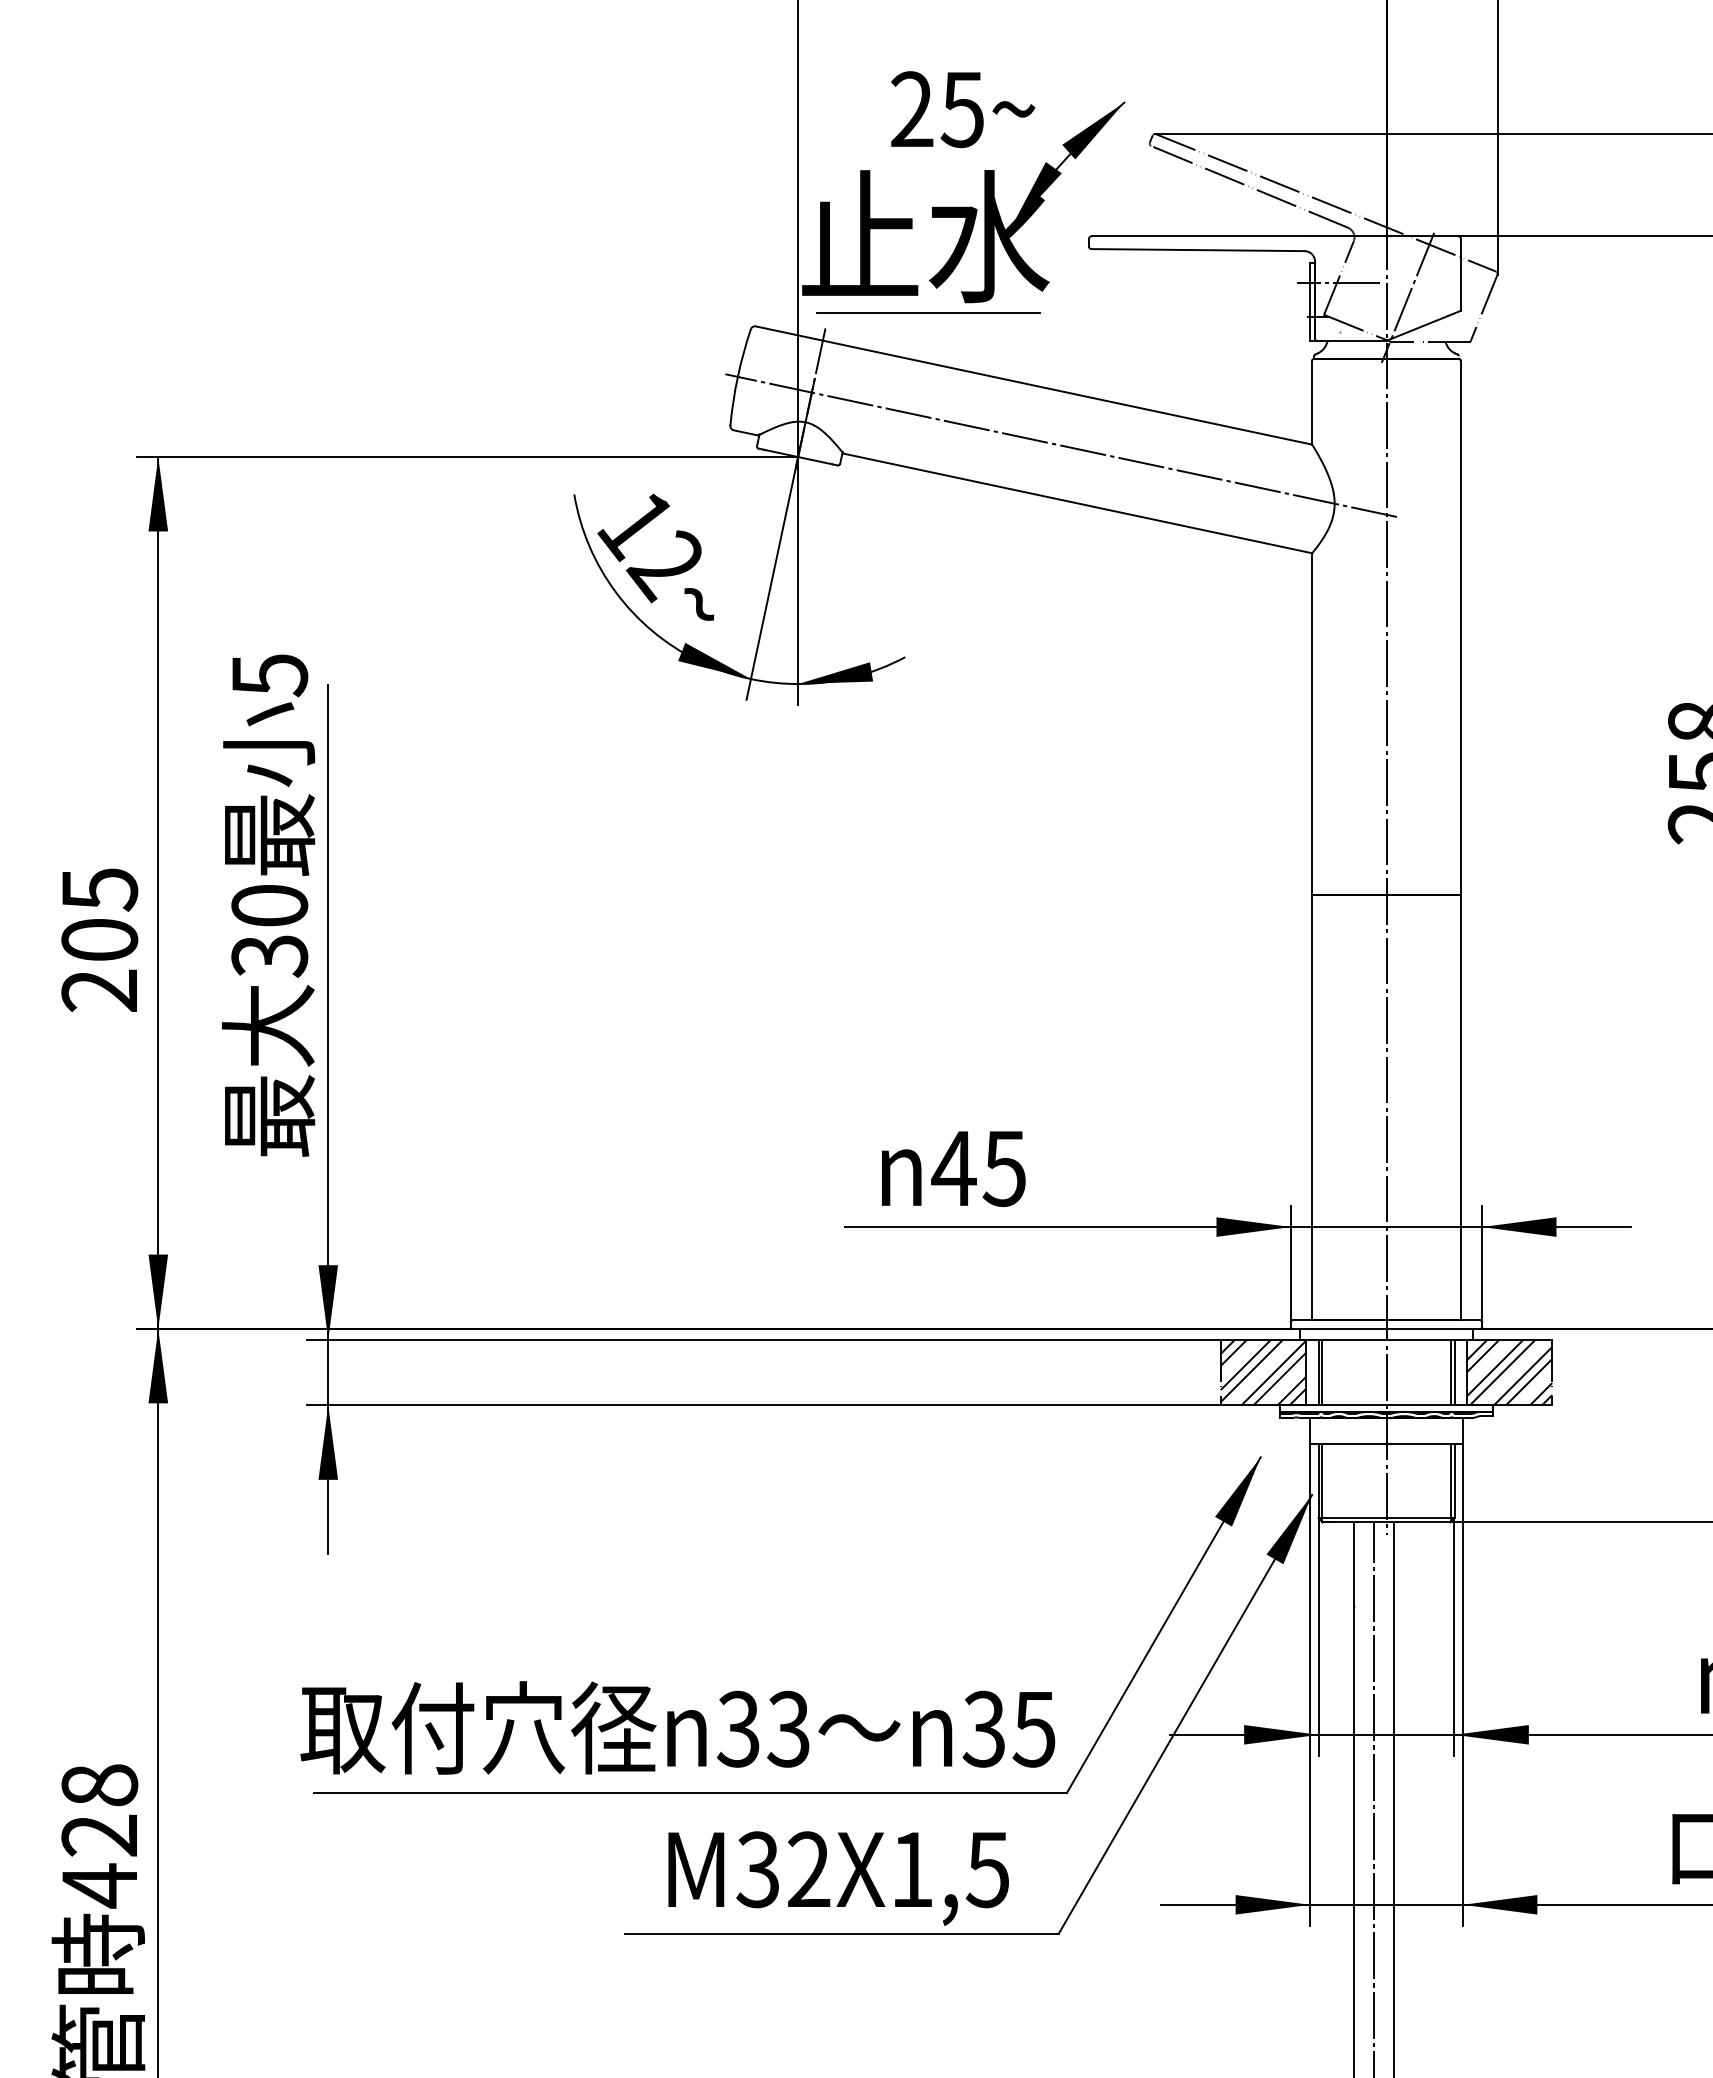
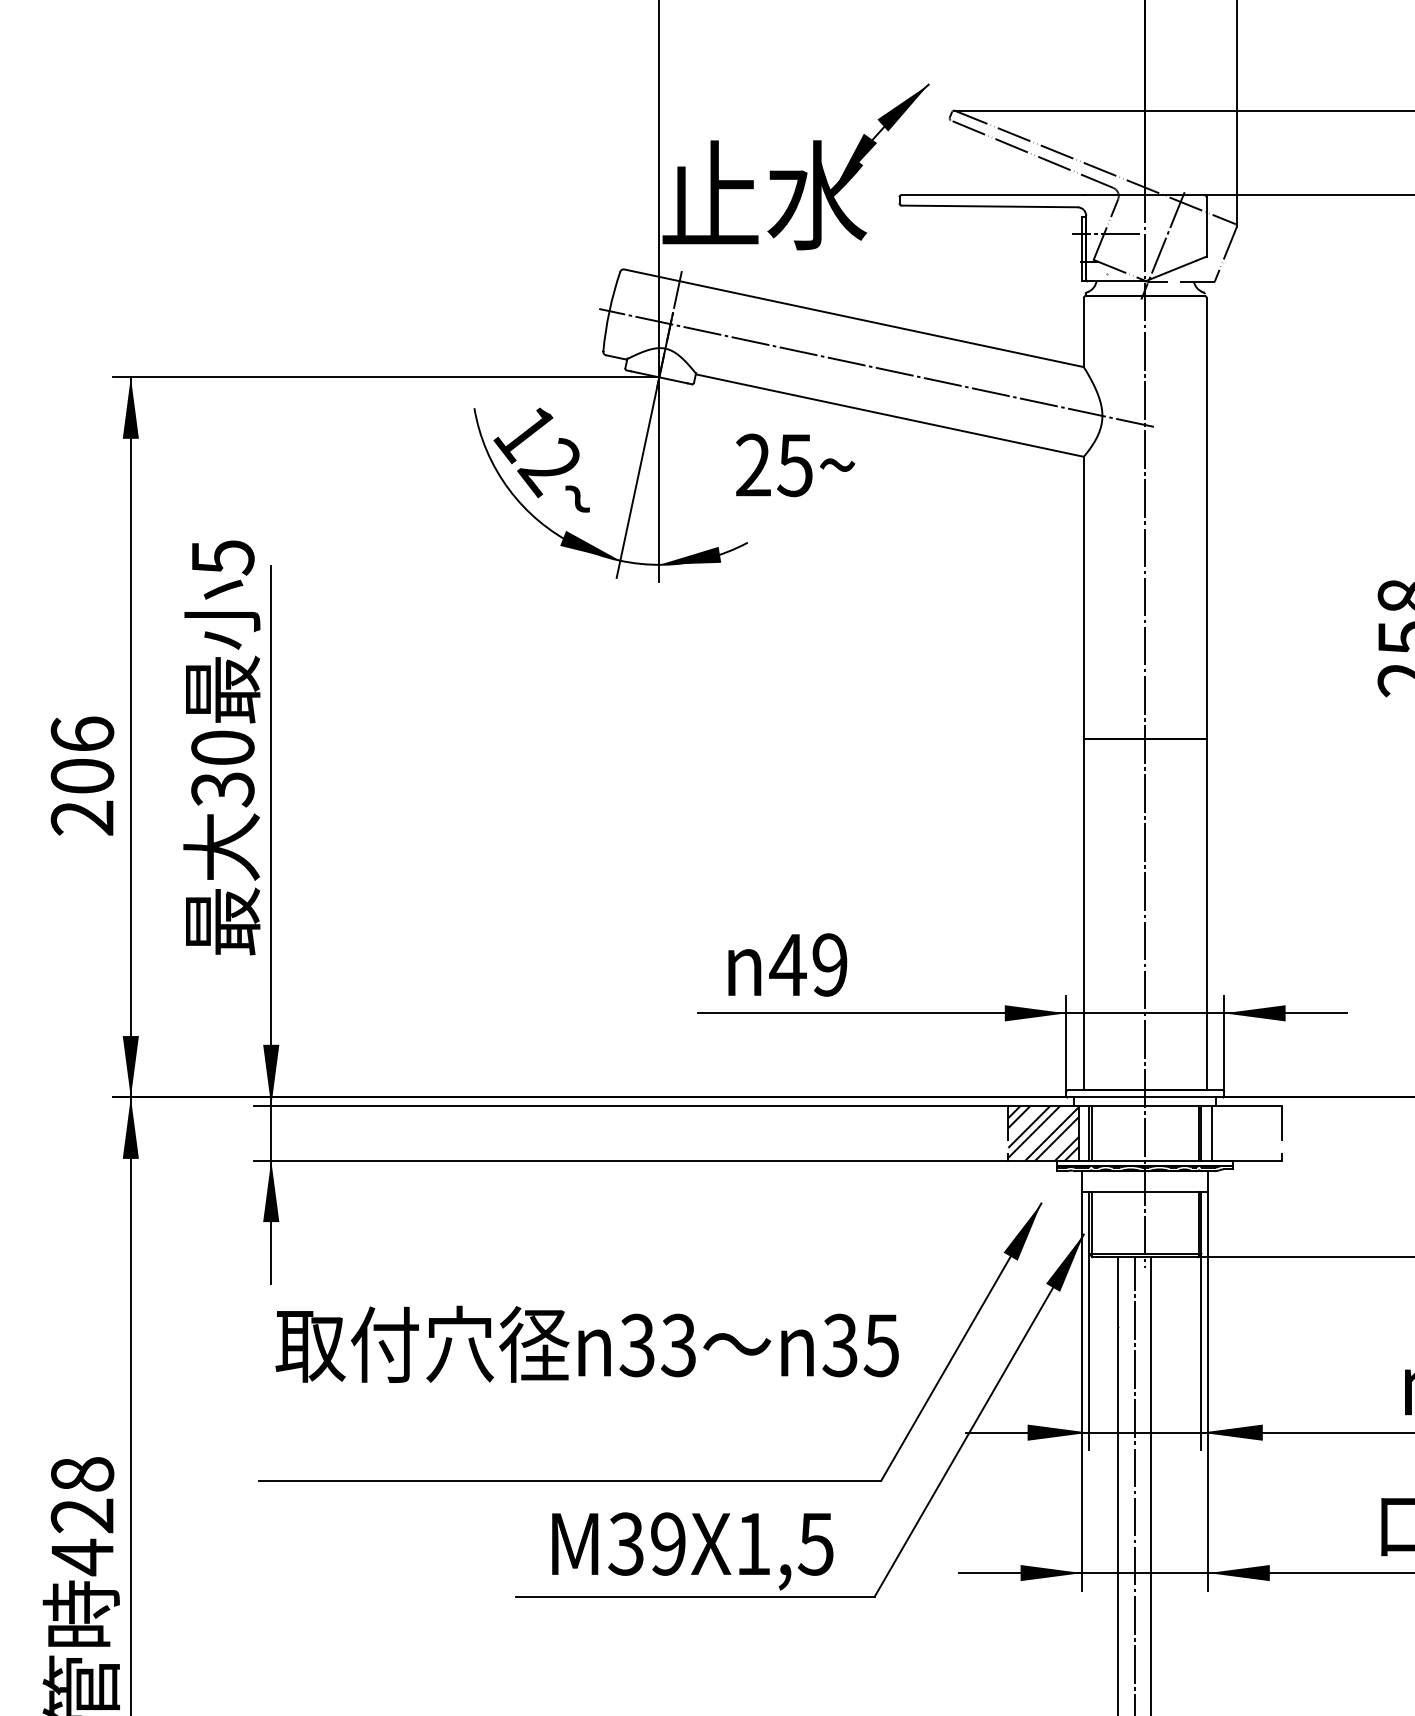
text: (963, 109) -> (795, 465), moved
line: (928, 312) -> (766, 257), removed
text: (99, 889) -> (82, 734), 205 -> 206
text: (1003, 1168) -> (828, 964), 45 -> 49
hatch: (1509, 1372) -> (1246, 1133), removed
text: (677, 1727) -> (586, 1344), moved
text: (809, 1869) -> (668, 1543), M32X1,5 -> M39X1,5

